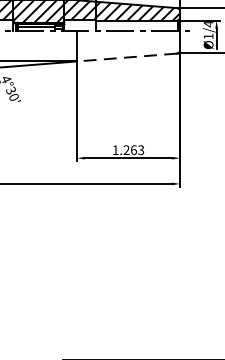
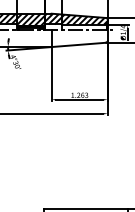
line: (126, 56) -> (78, 44), dashed -> solid

